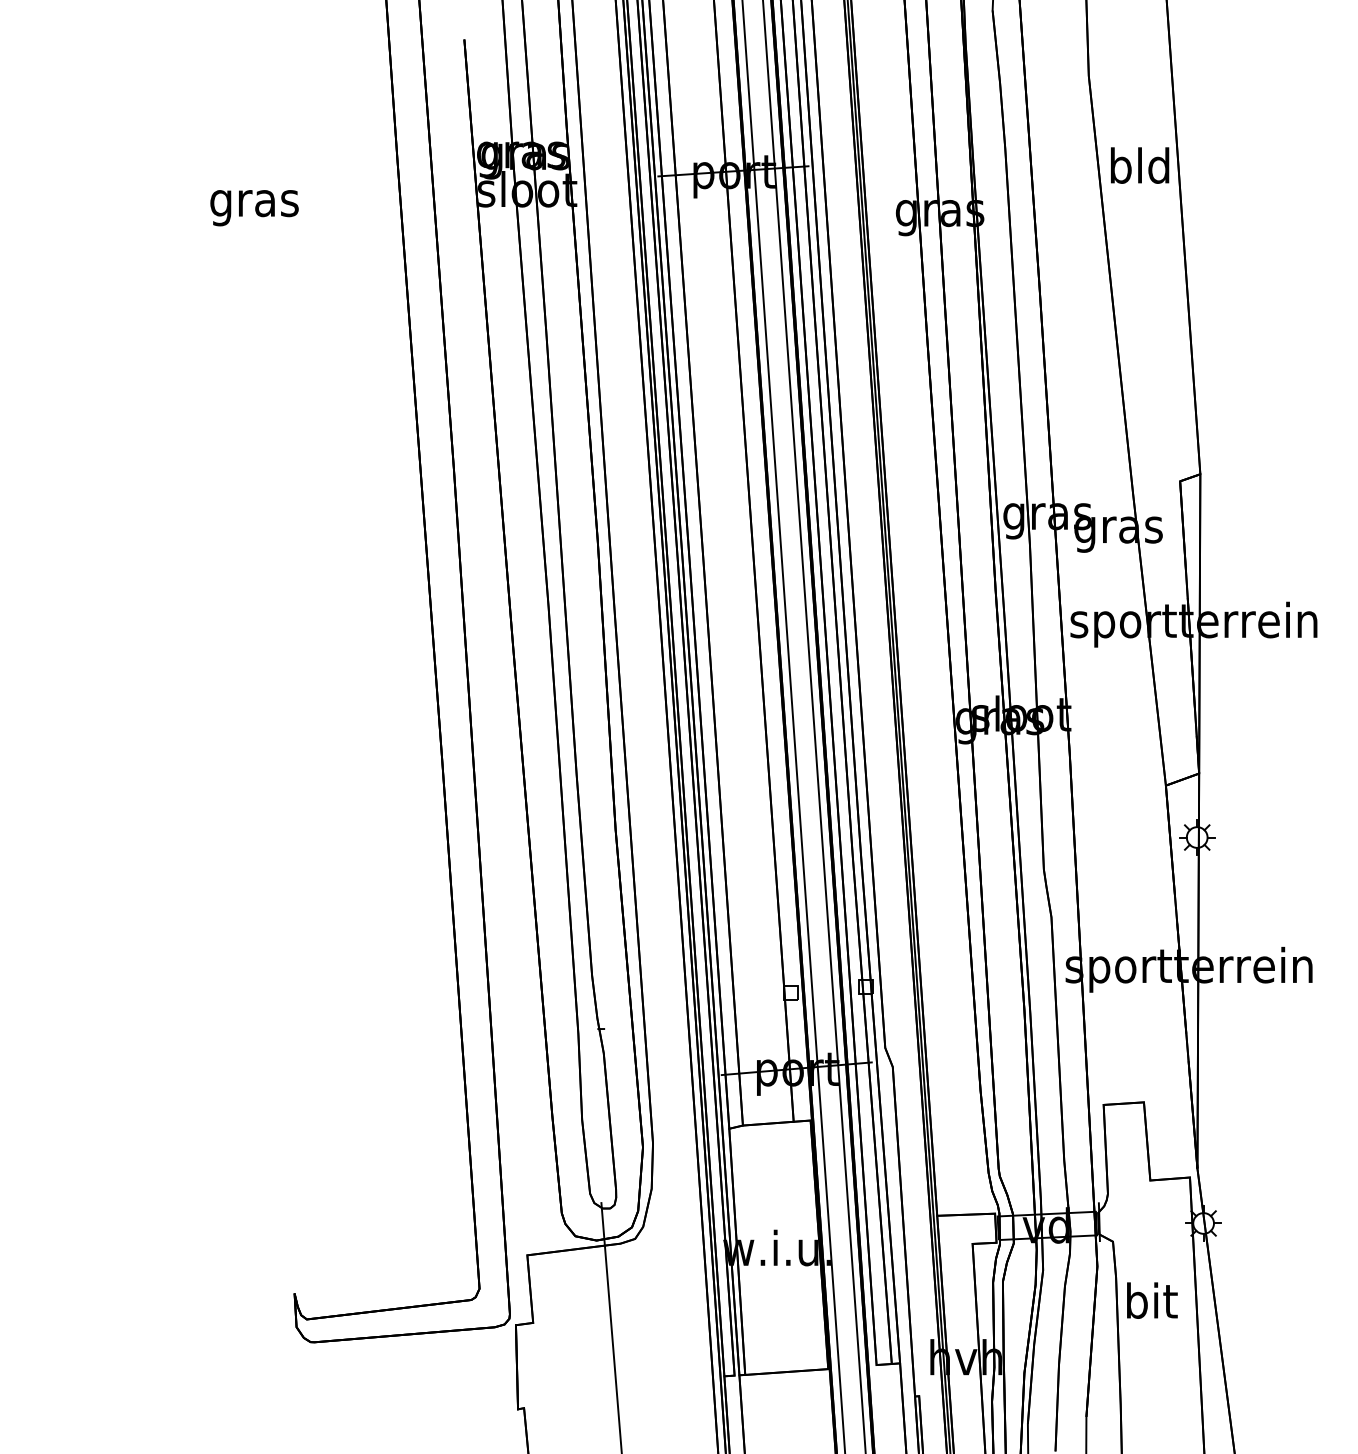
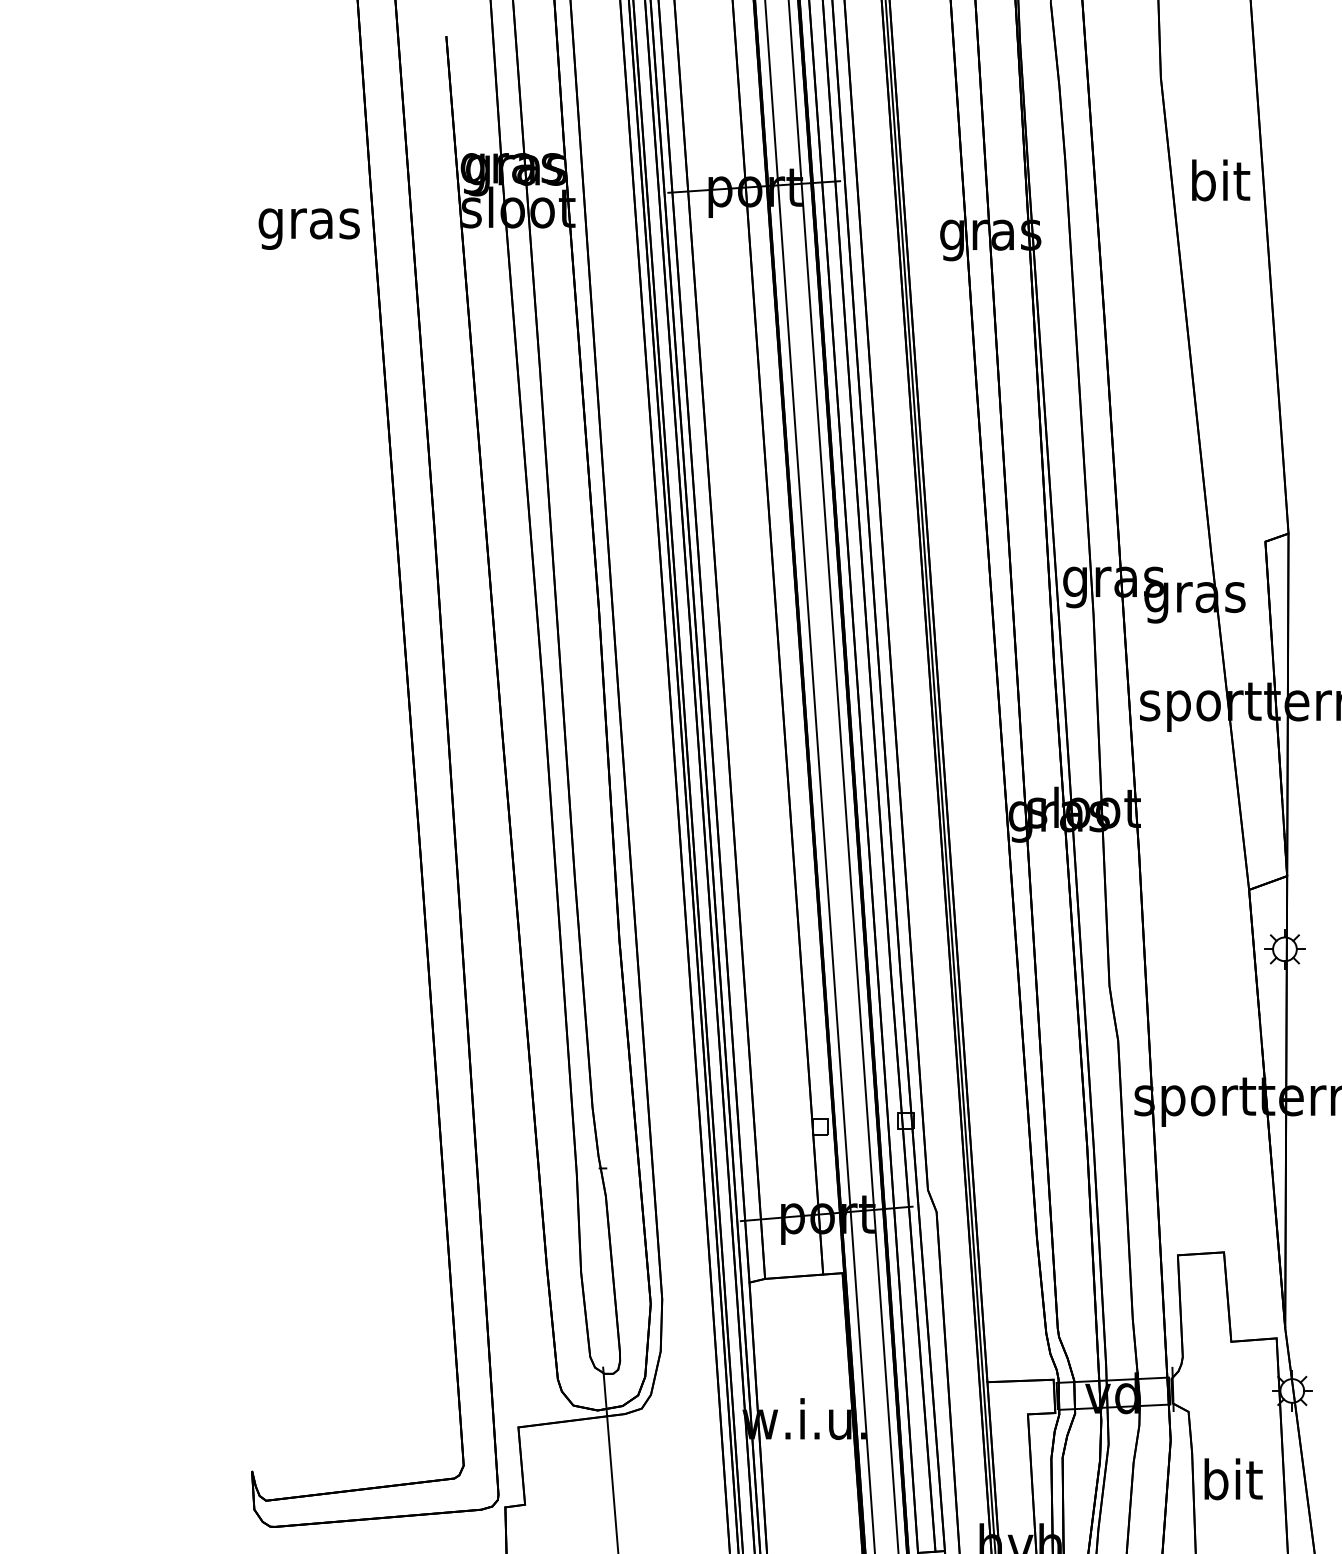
text: (1140, 165) -> (1220, 180), bld -> bit
text: (254, 208) -> (309, 229), moved

